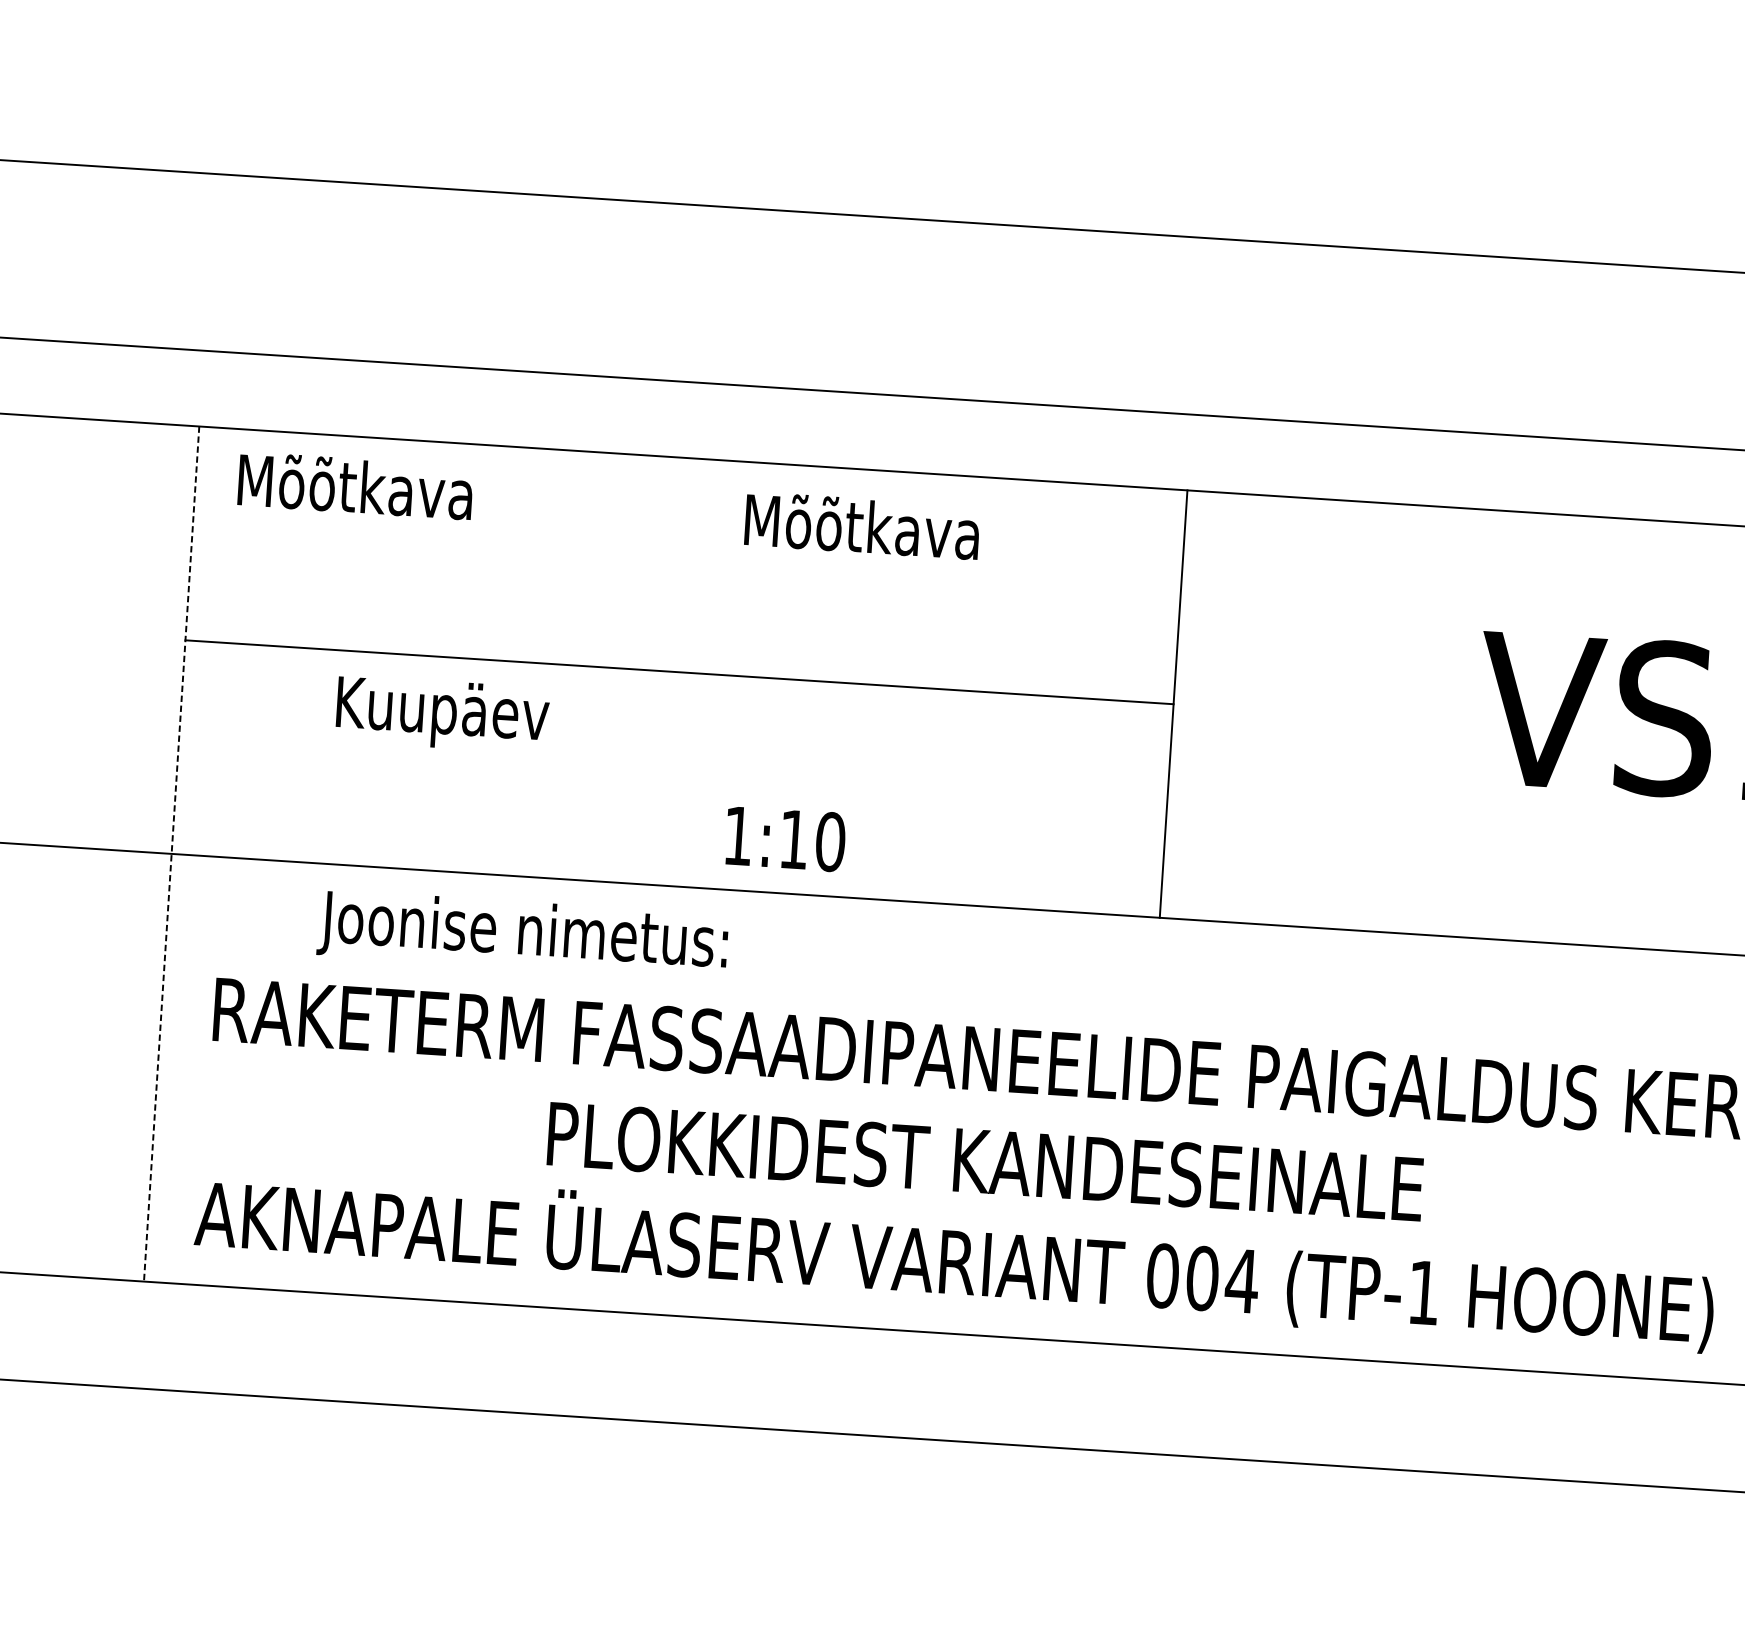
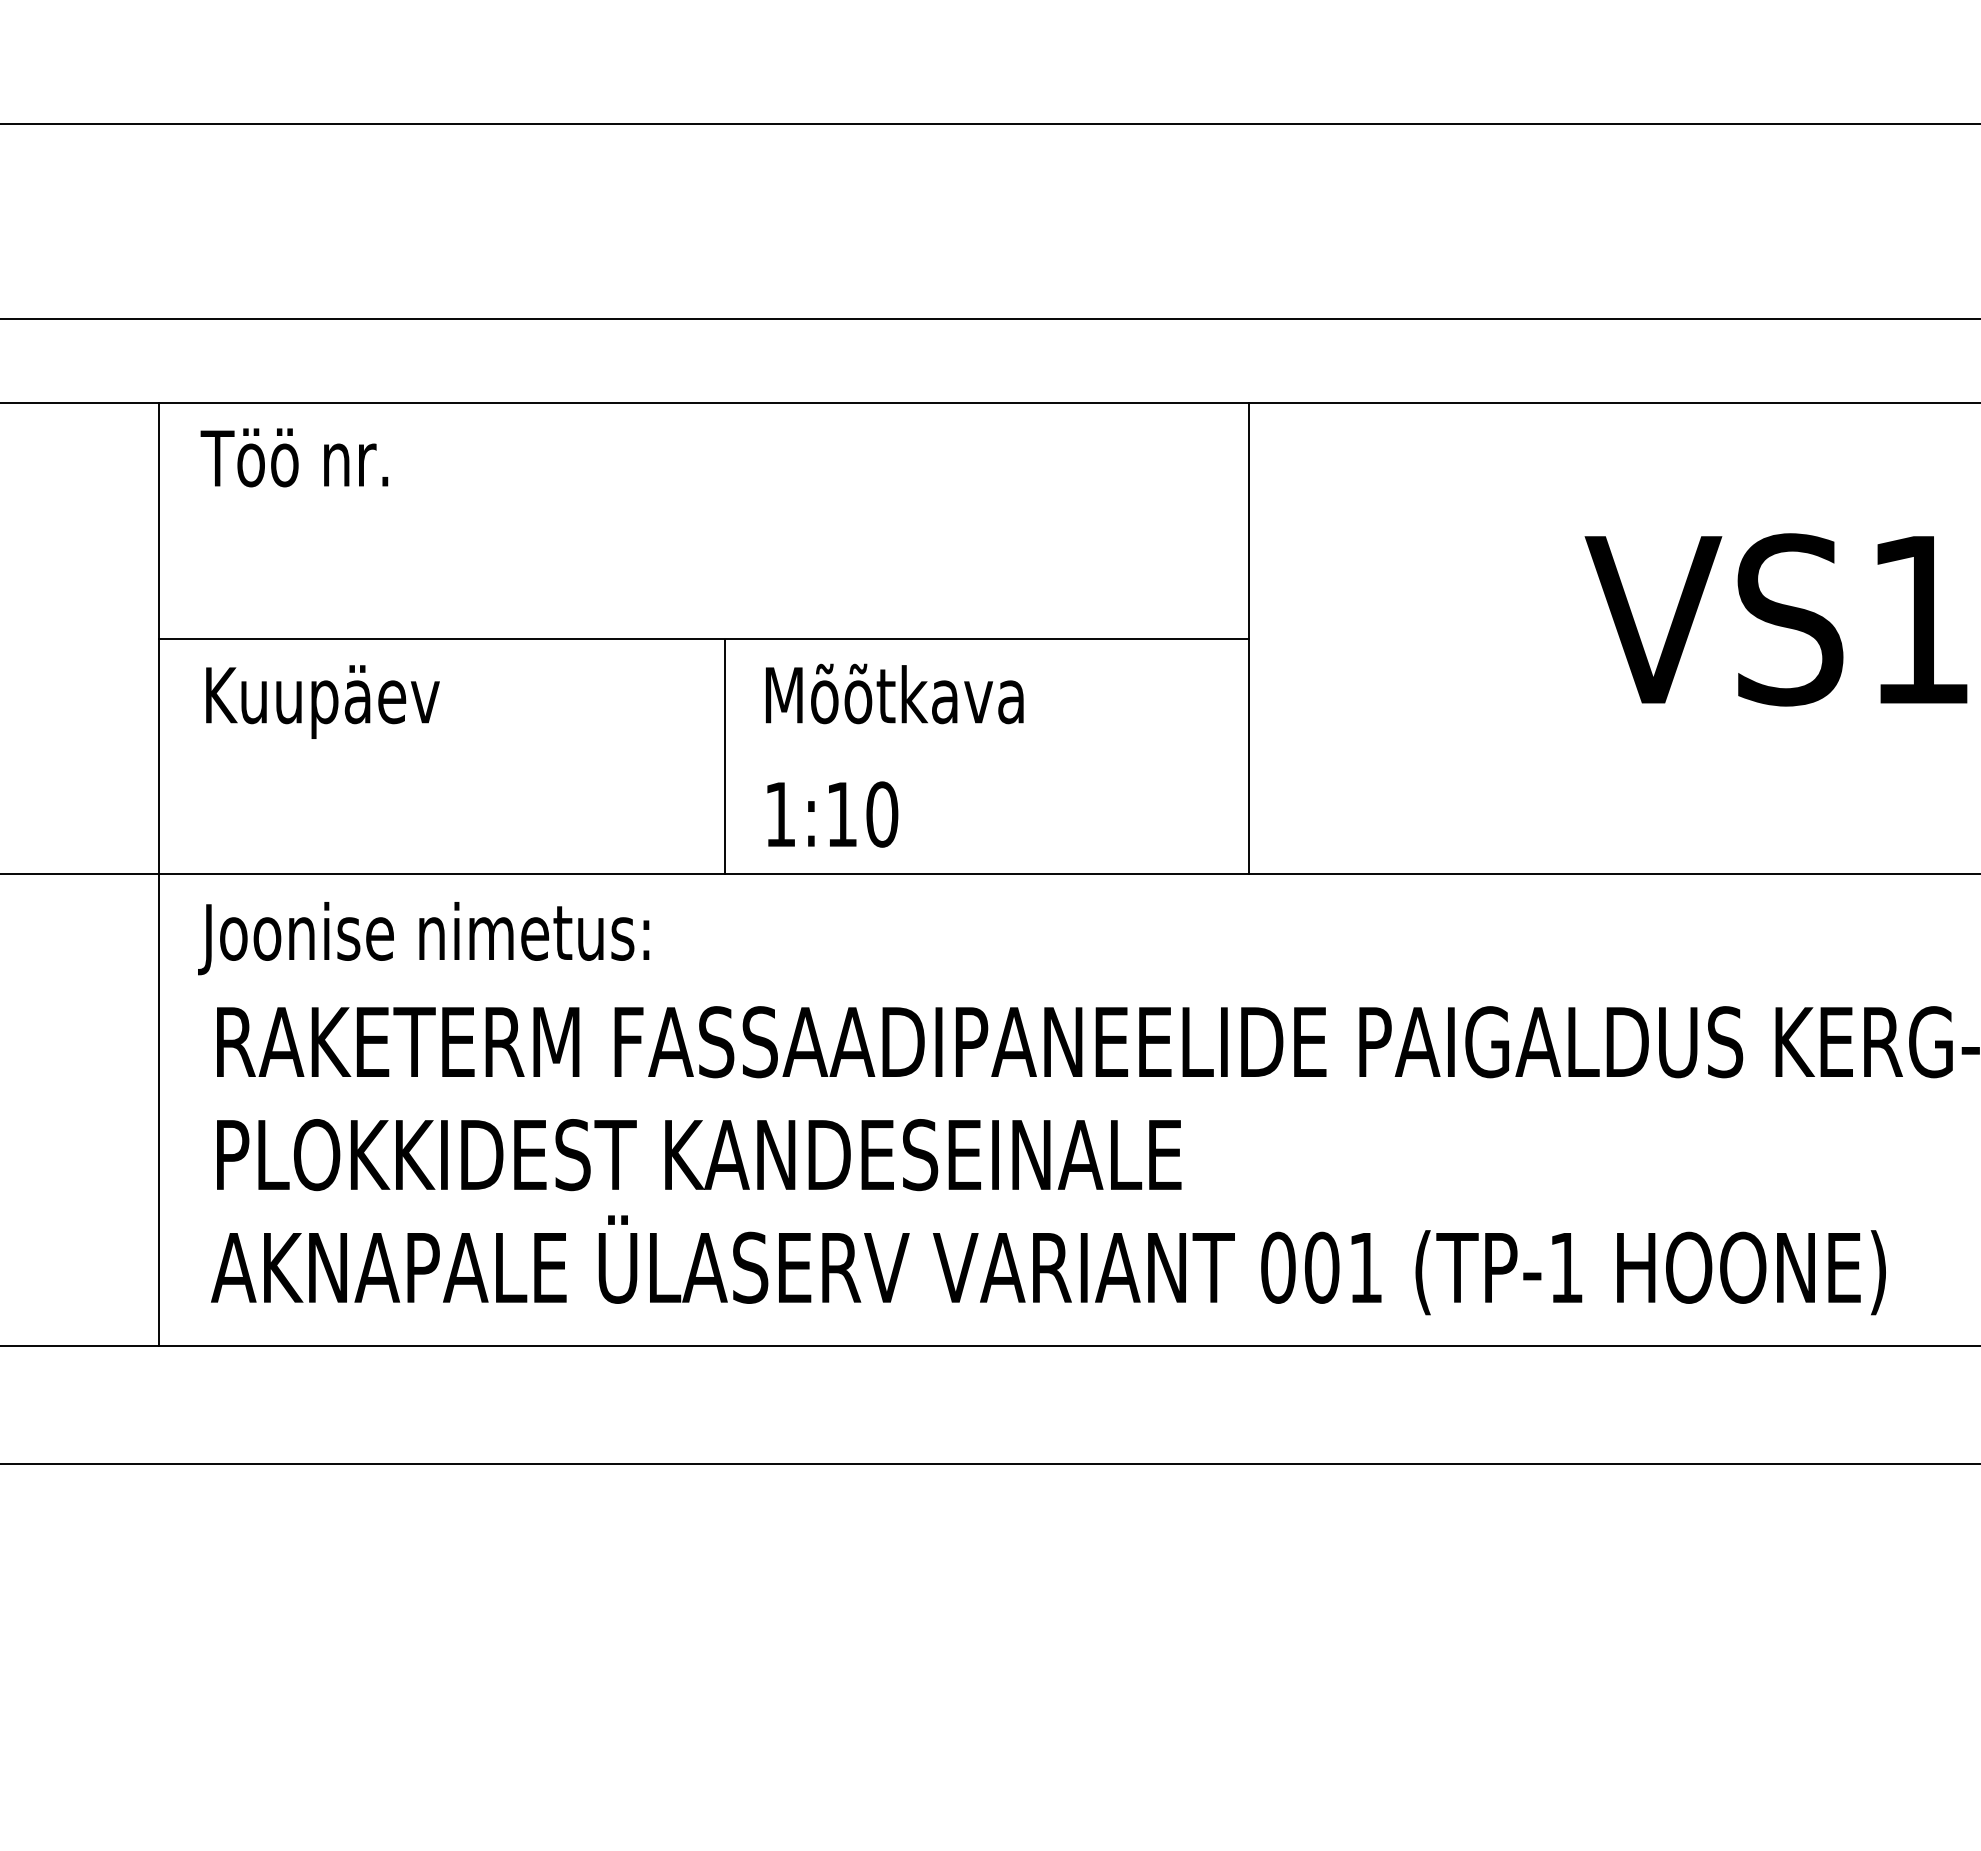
text: (352, 486) -> (331, 457), Mõõtkava -> Töö nr.
text: (862, 525) -> (894, 693), moved
text: (442, 714) -> (322, 701), moved
line: (691, 780) -> (725, 756), added
line: (171, 853) -> (158, 874), dashed -> solid
text: (522, 934) -> (423, 938), moved
text: (985, 1162) -> (699, 1155), moved
text: (1241, 1280) -> (1365, 1267), 004 -> 001

